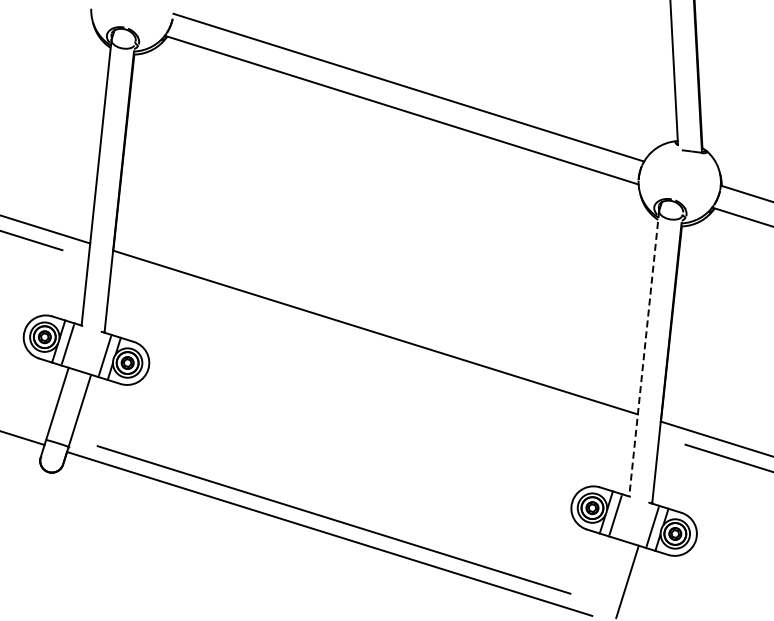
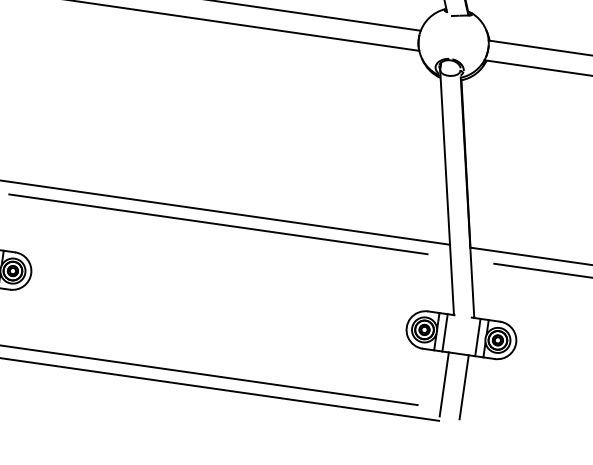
line: (373, 347) -> (218, 224), added
line: (644, 353) -> (447, 192), dashed -> solid
line: (604, 574) -> (443, 384), added

